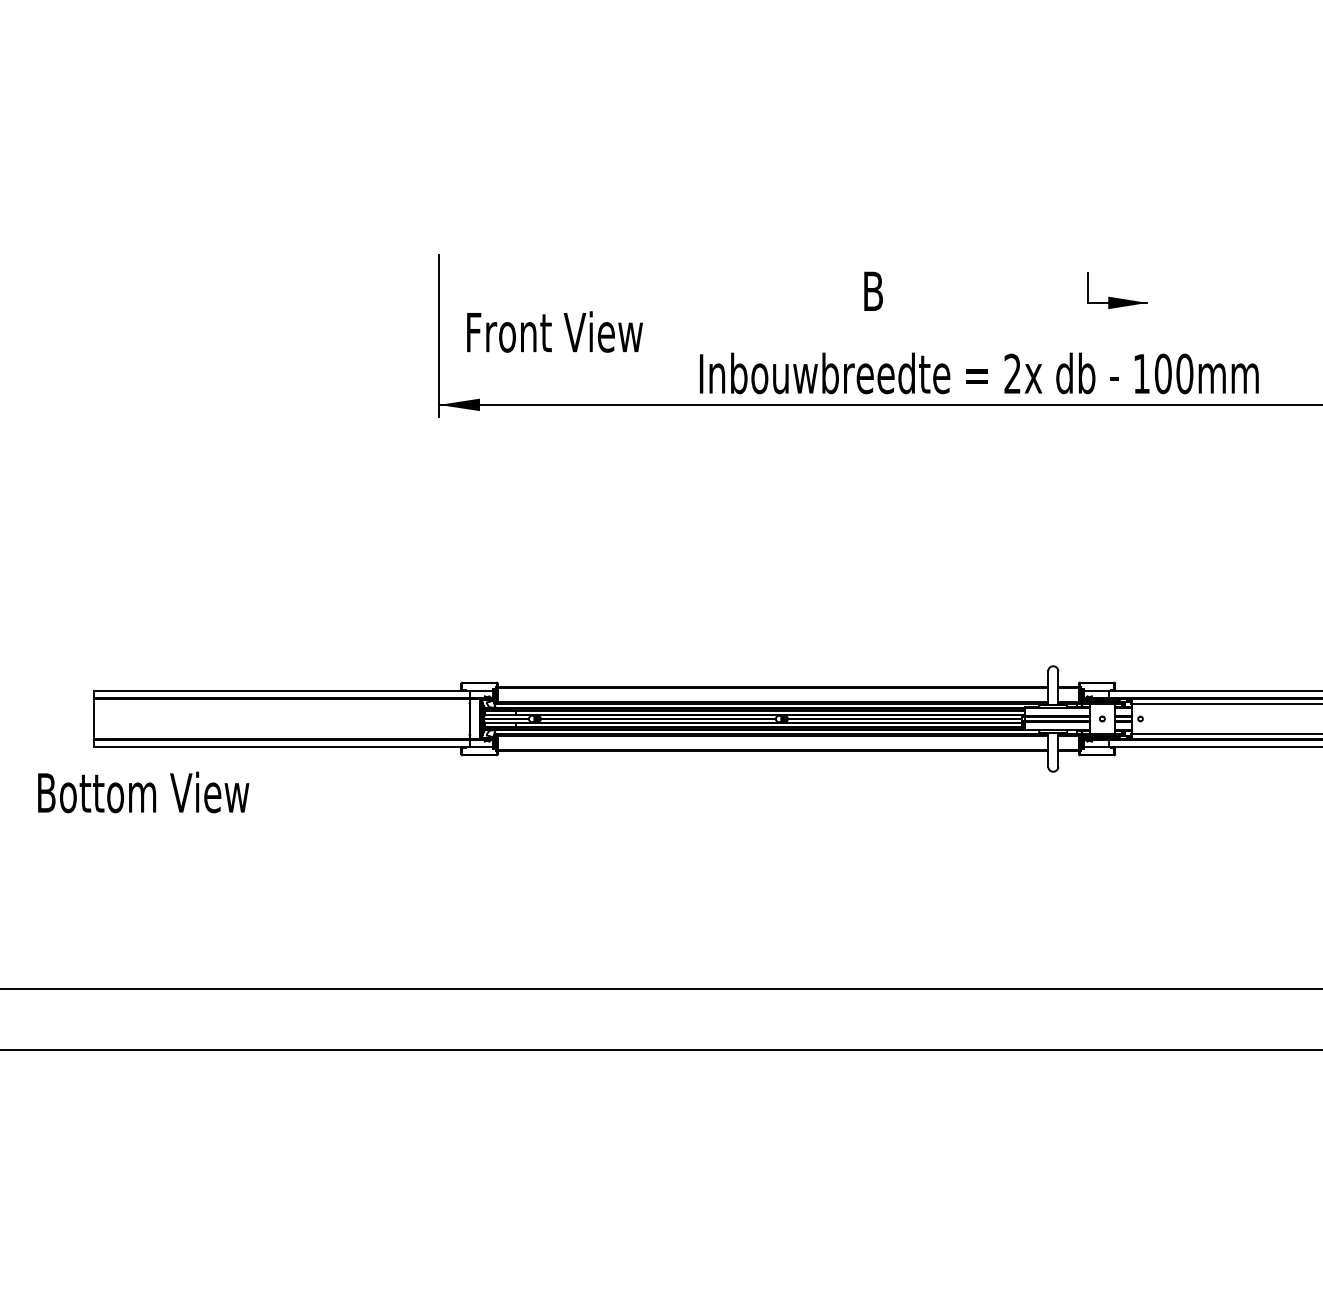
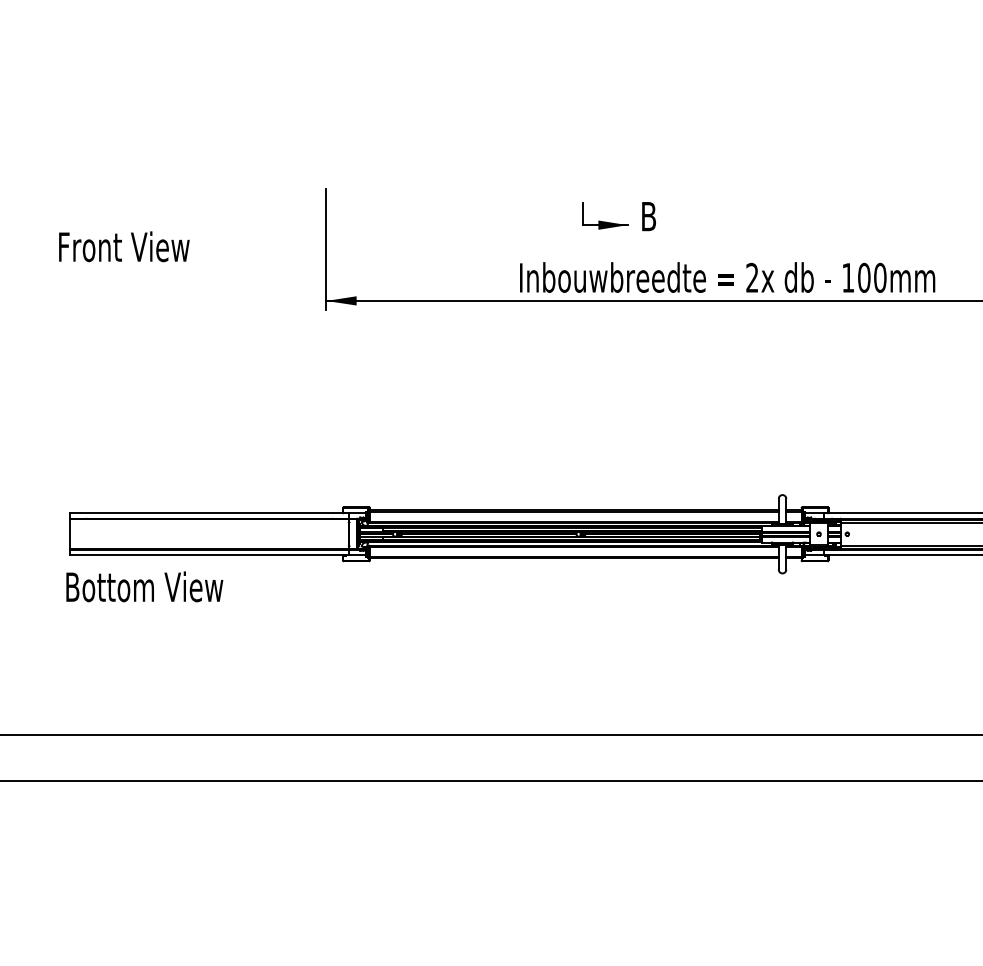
part: (1117, 289) -> (605, 215), moved
text: (555, 331) -> (124, 246), moved
text: (143, 792) -> (144, 586), moved

